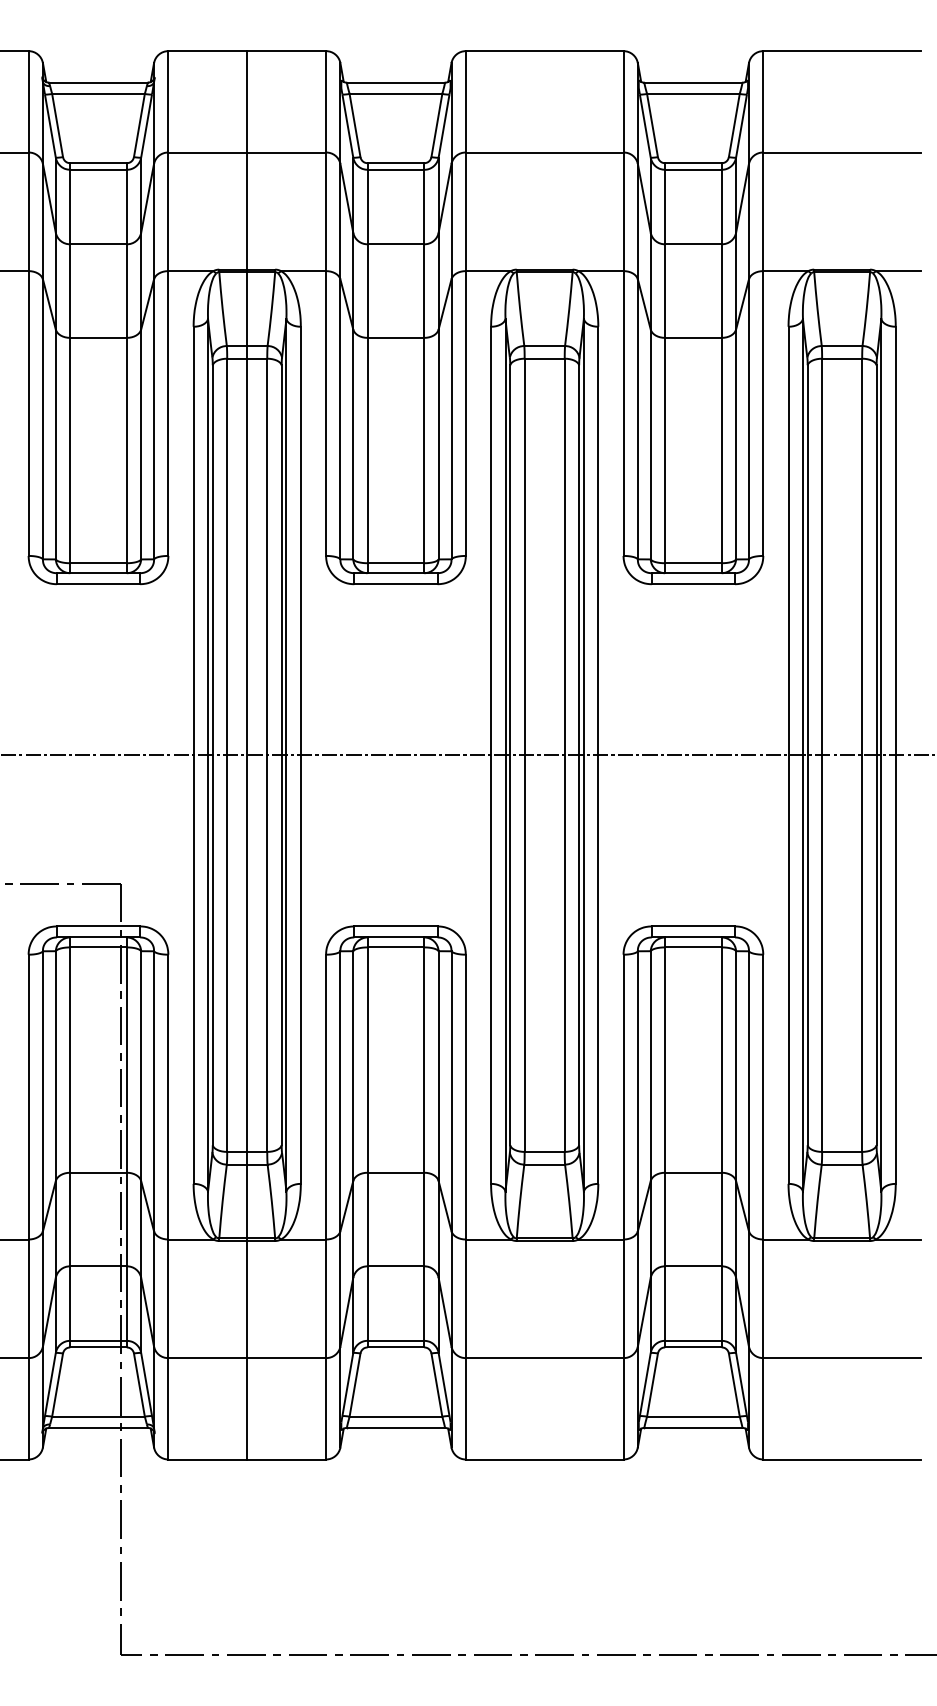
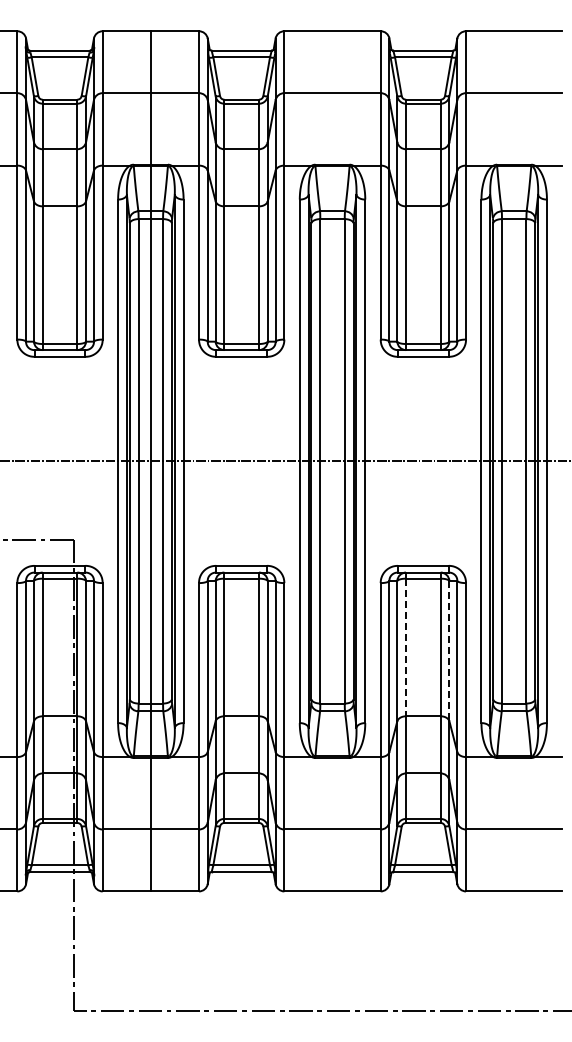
line: (665, 1060) -> (406, 647), solid -> dashed
line: (736, 1066) -> (449, 651), solid -> dashed

